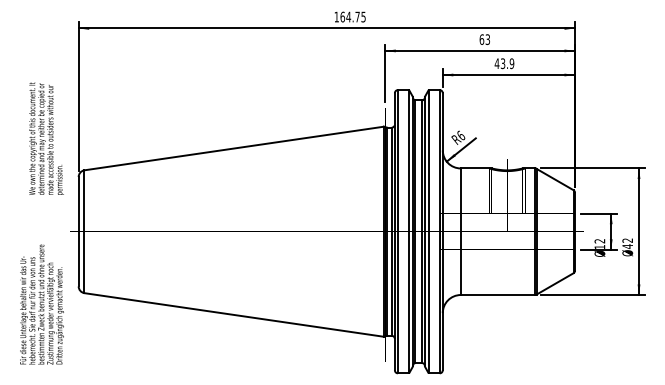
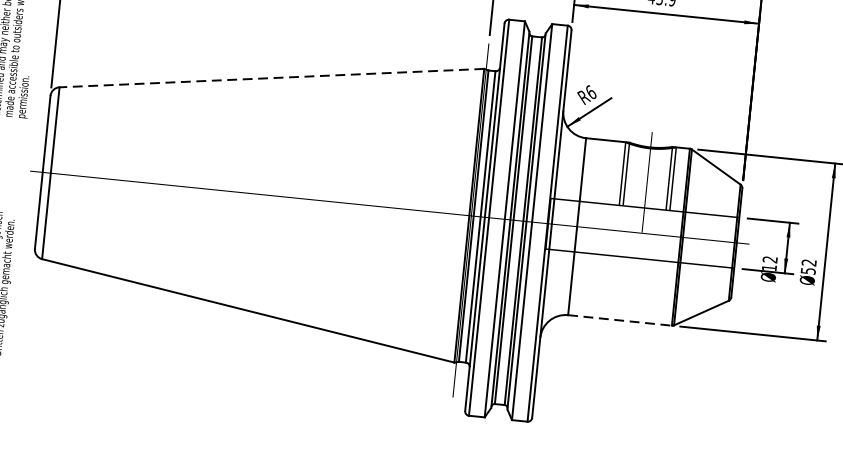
line: (233, 148) -> (271, 78), solid -> dashed
text: (627, 246) -> (808, 270), 42 -> 52
line: (498, 295) -> (620, 321), solid -> dashed

